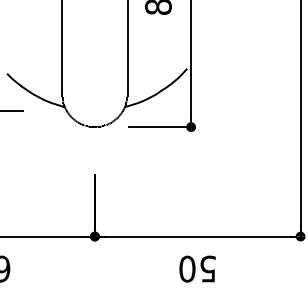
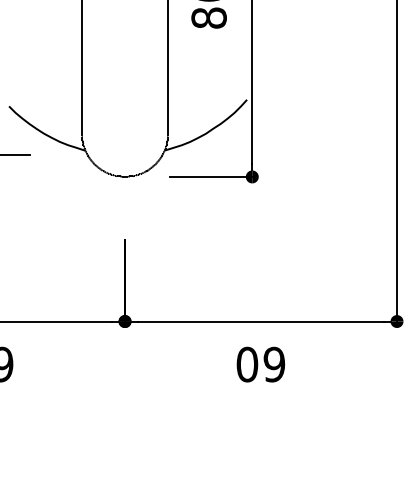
text: (207, 269) -> (274, 364), 50 -> 60

